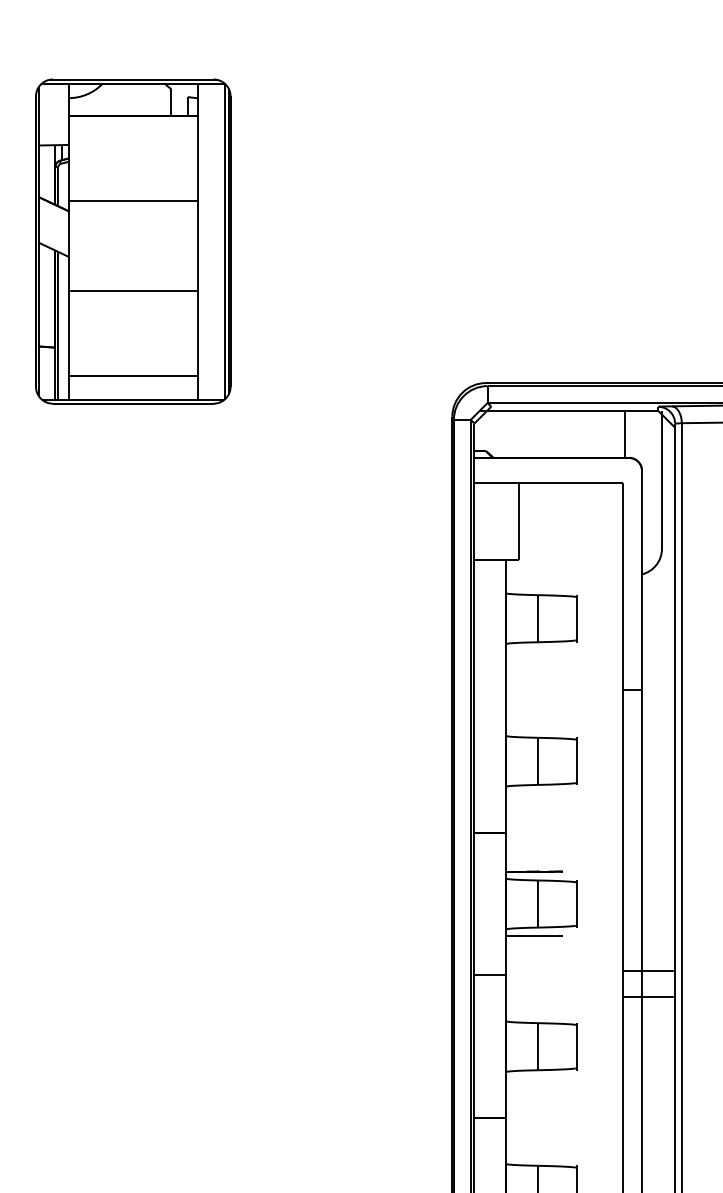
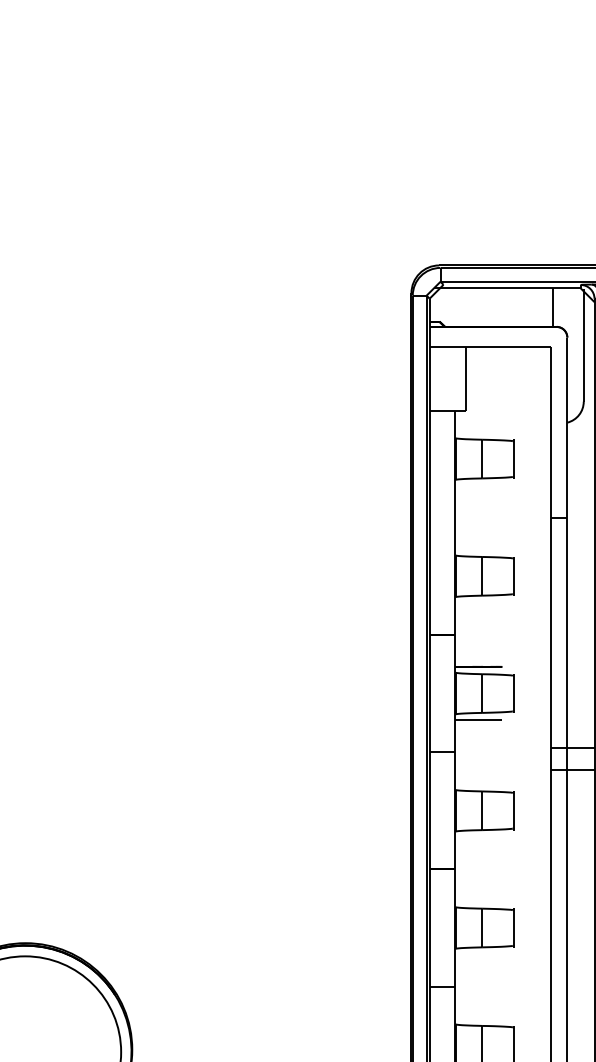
part: (133, 241) -> (149, 149), removed

